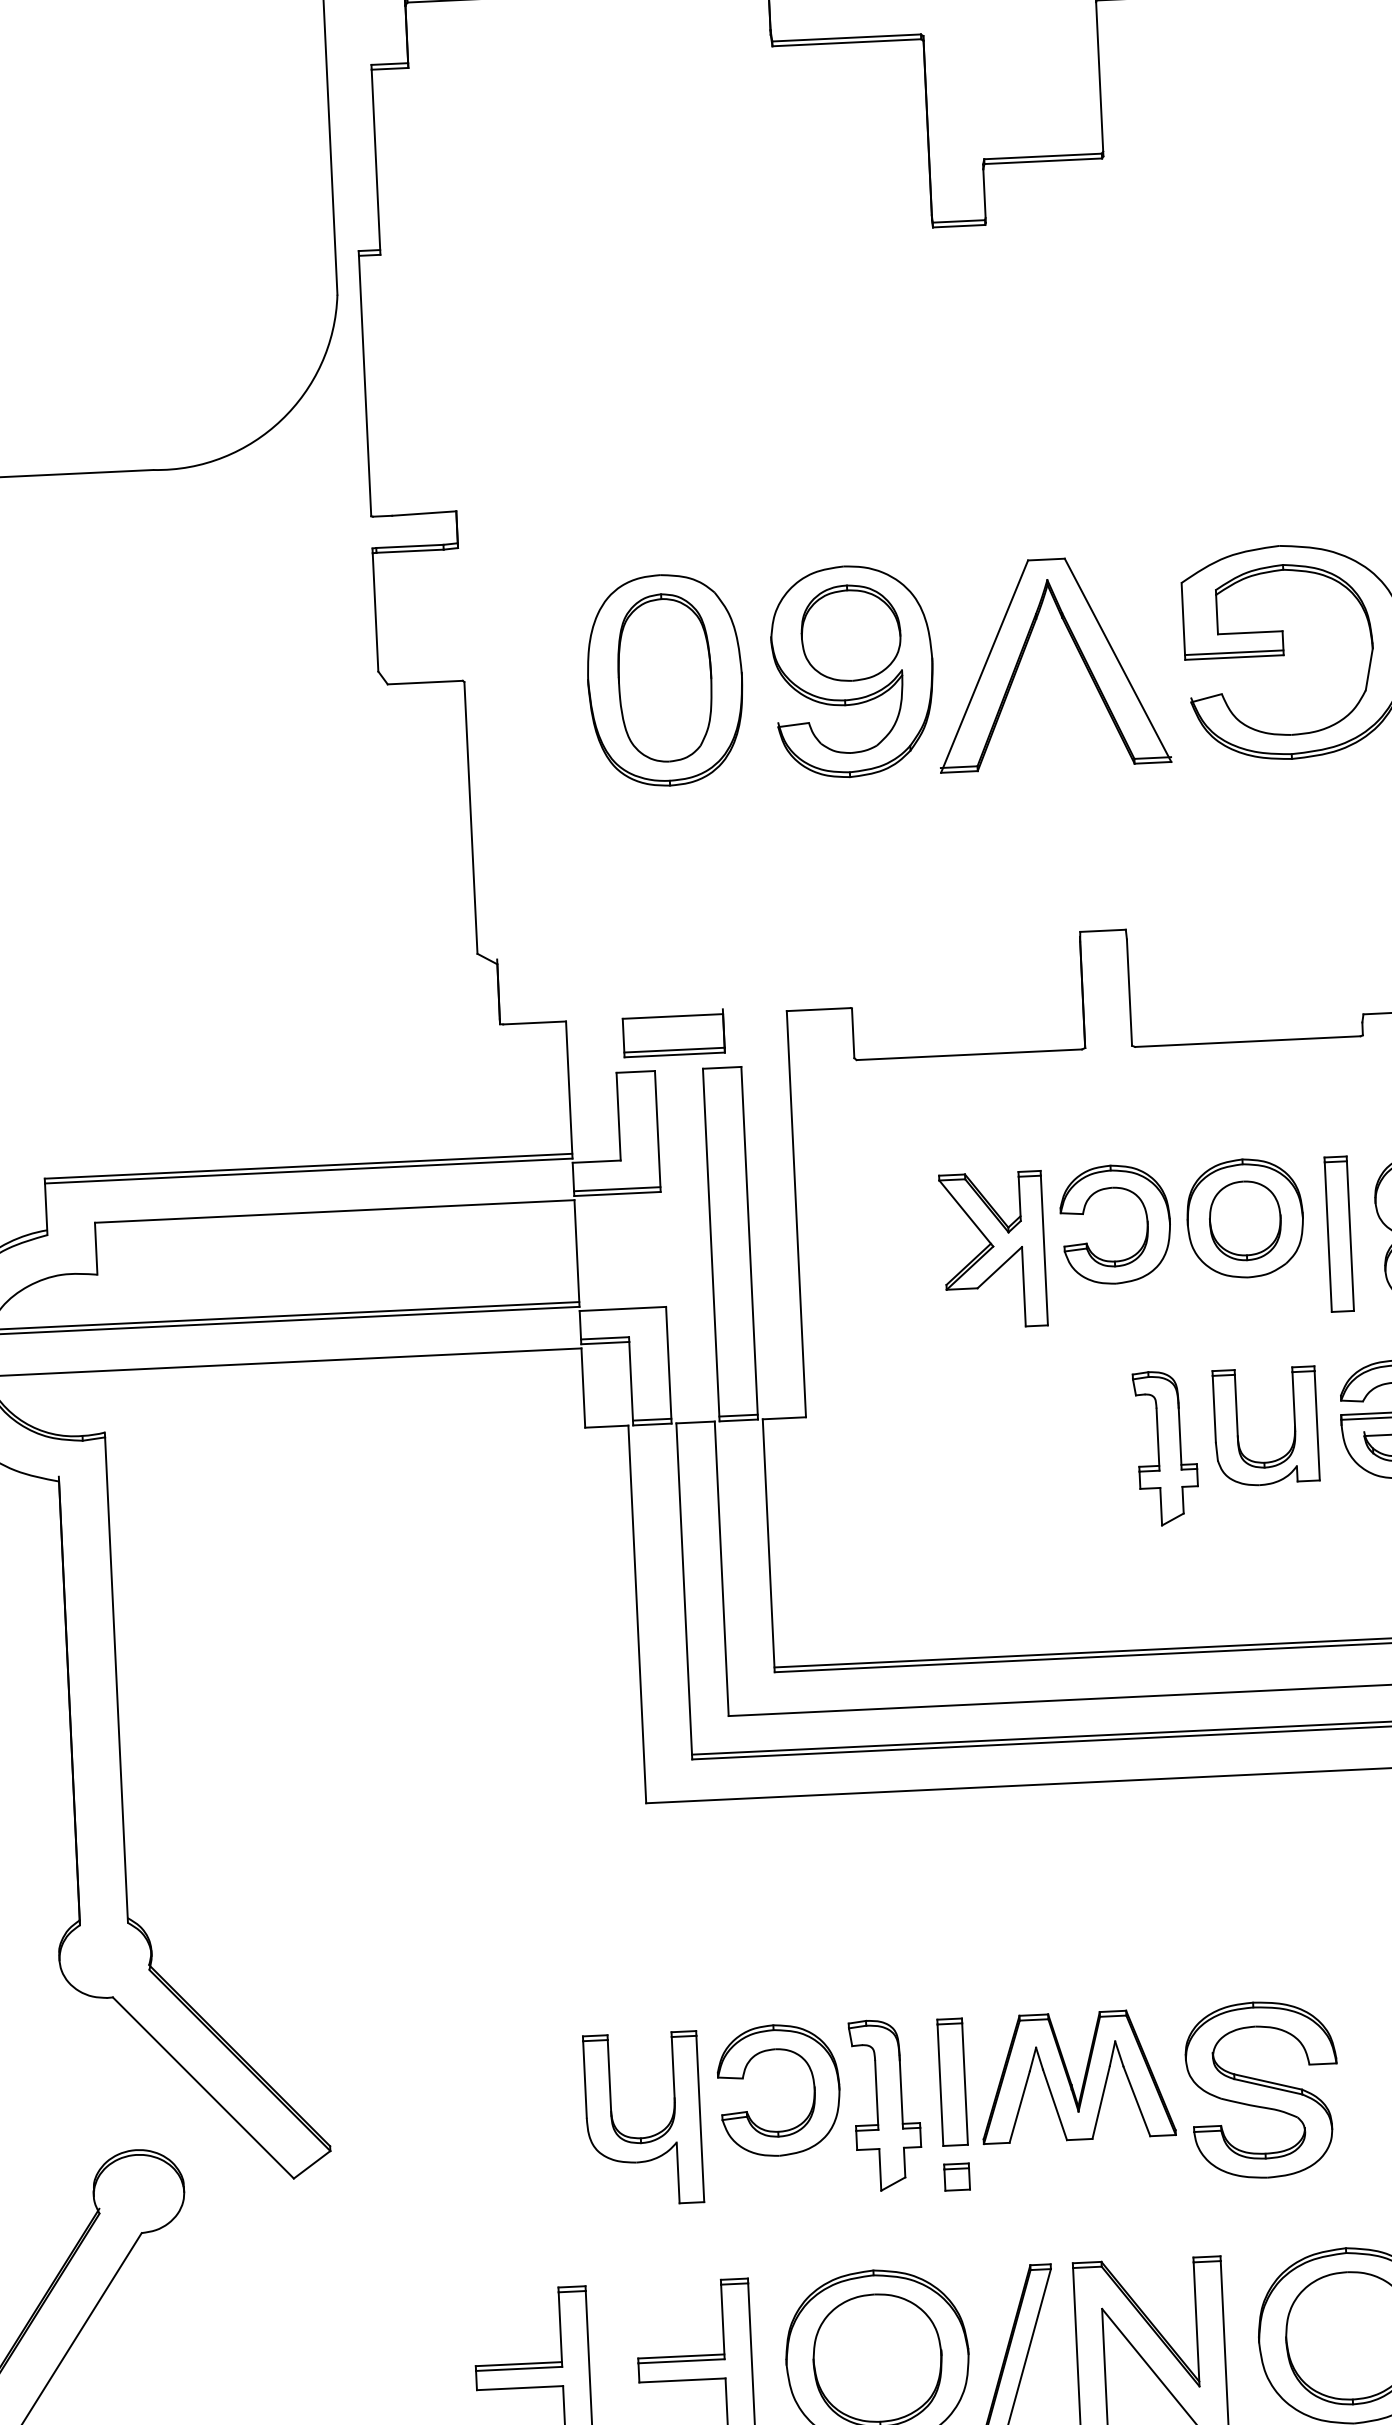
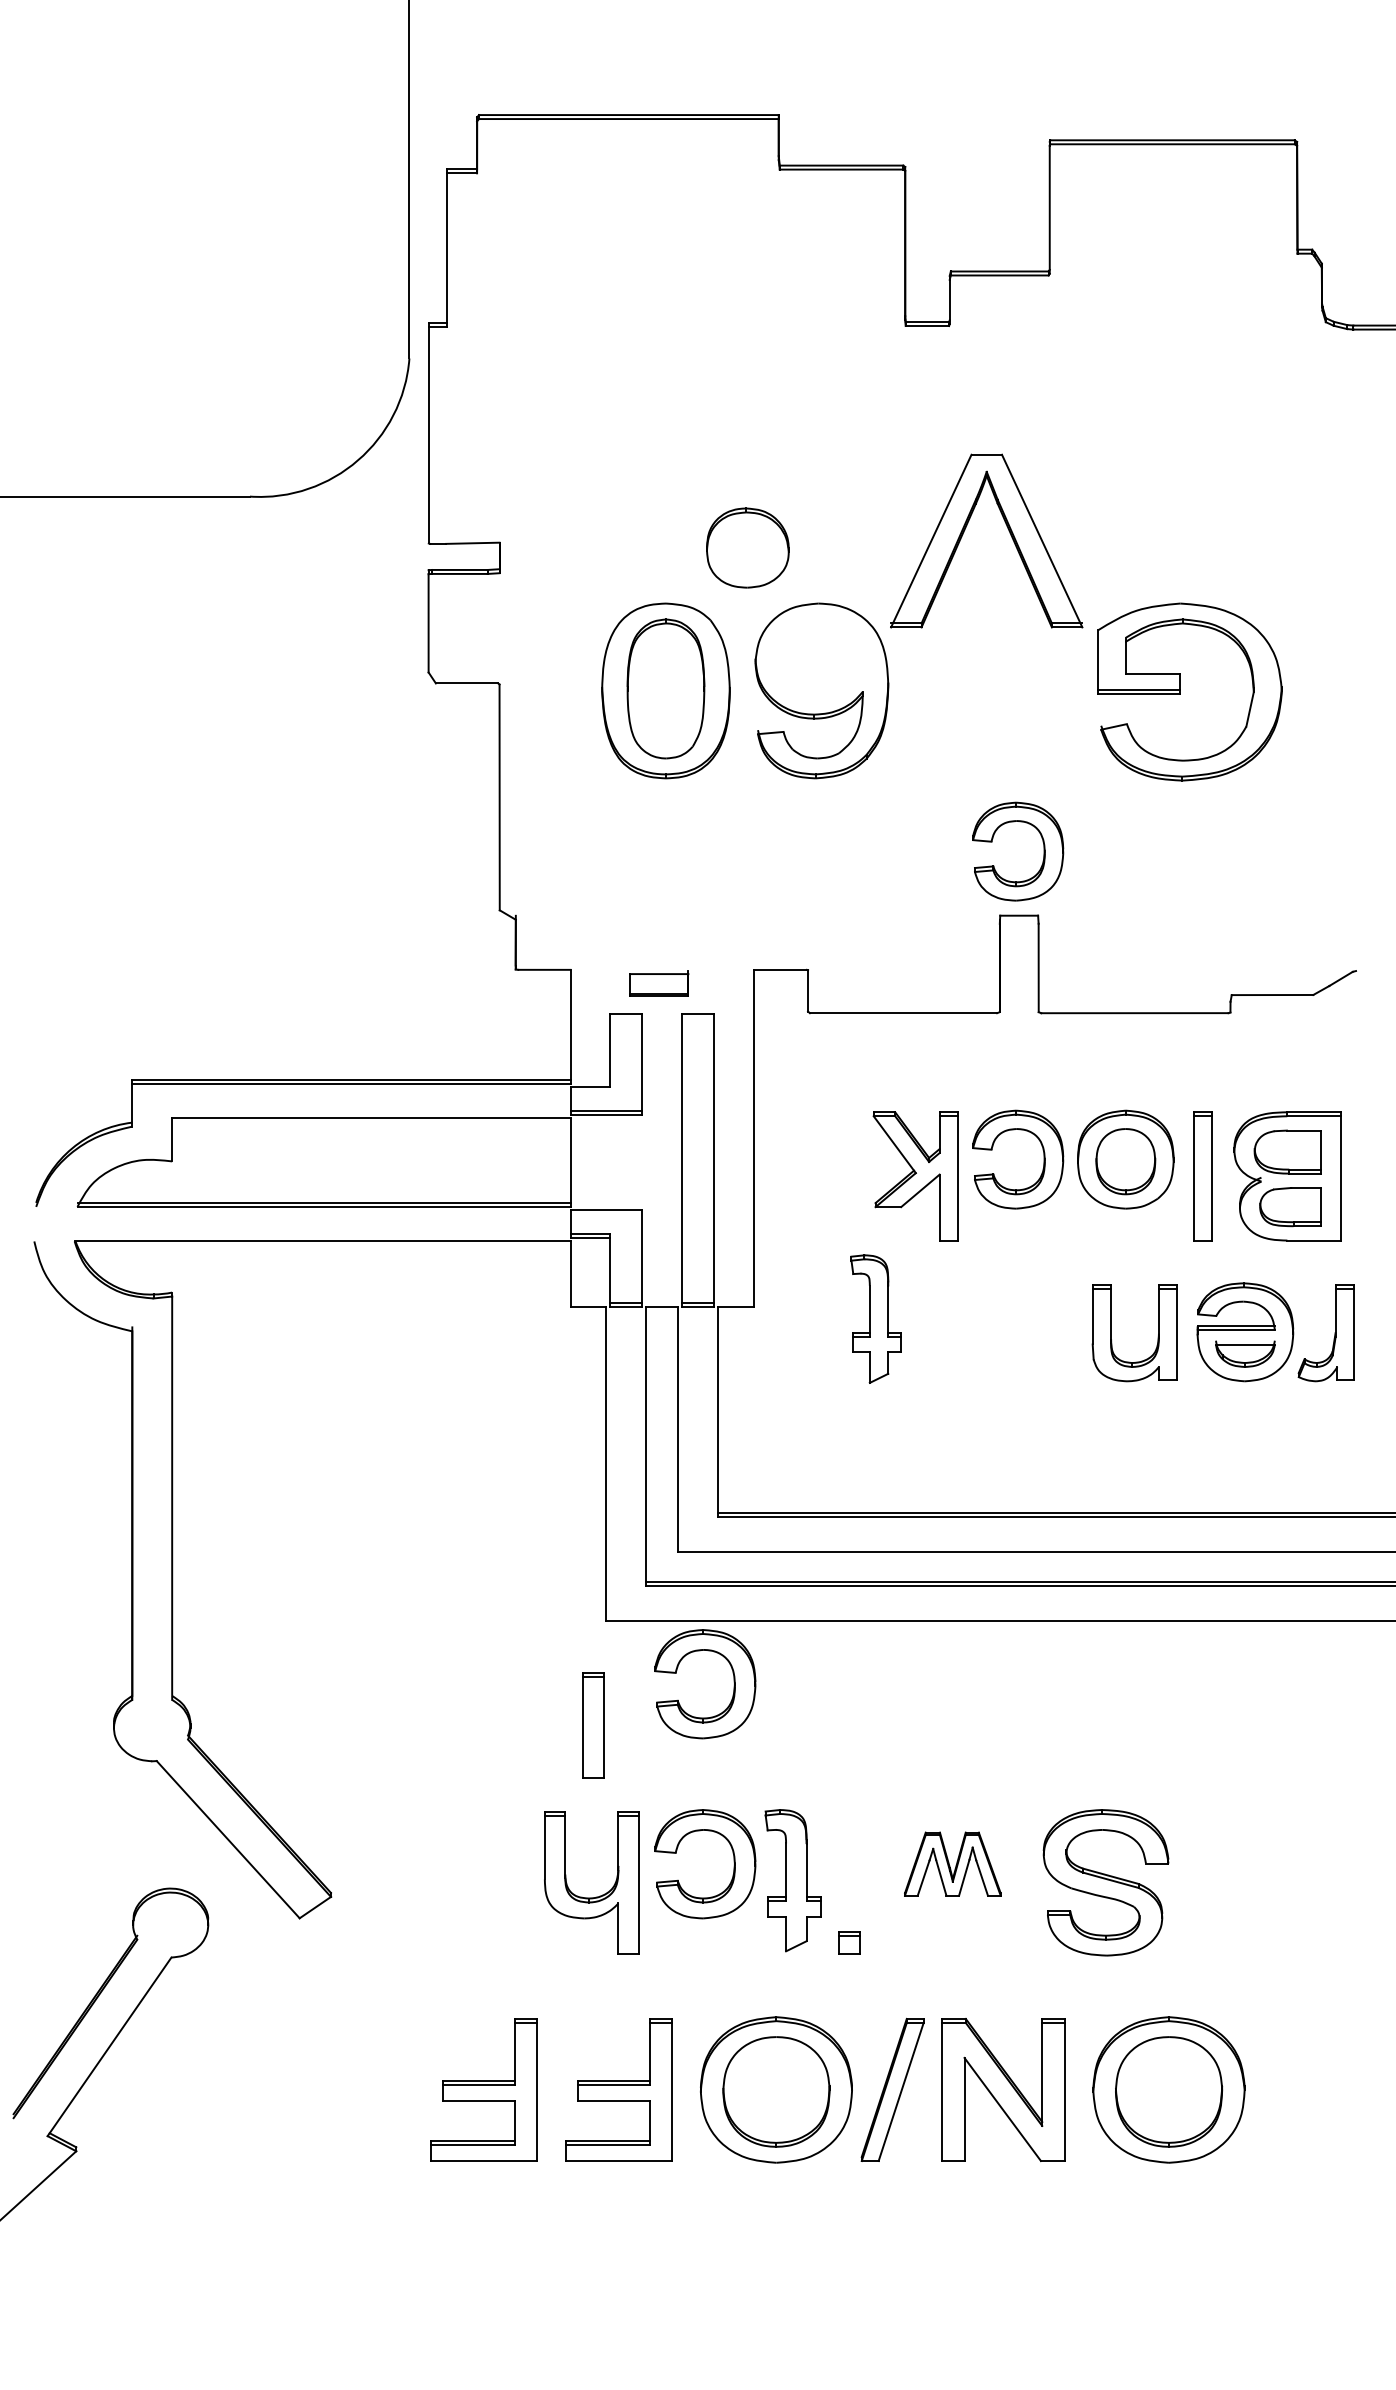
part: (850, 632) -> (747, 547), moved
part: (1025, 651) -> (965, 530), moved
part: (1128, 852) -> (1043, 851), added
part: (672, 1032) -> (658, 983), size x0.7
part: (1165, 1447) -> (875, 1318), moved
part: (802, 1870) -> (733, 1682), added
part: (1076, 2075) -> (952, 1863), size x0.6
part: (952, 2082) -> (593, 1725), moved

